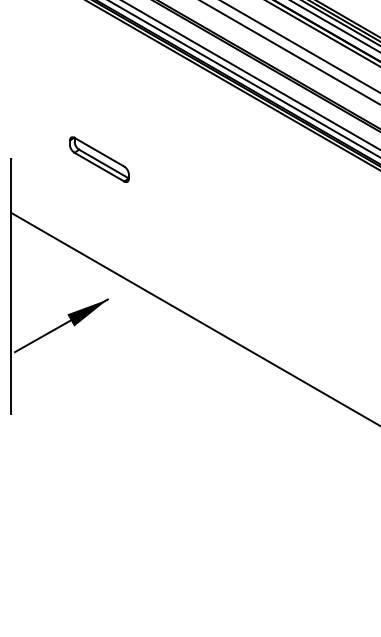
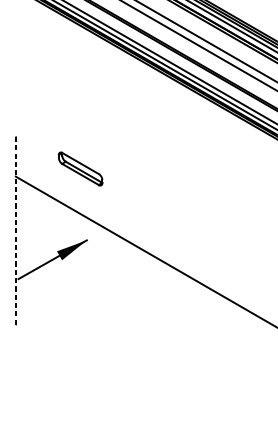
part: (98, 159) -> (79, 168), moved
line: (11, 287) -> (15, 231), solid -> dashed

